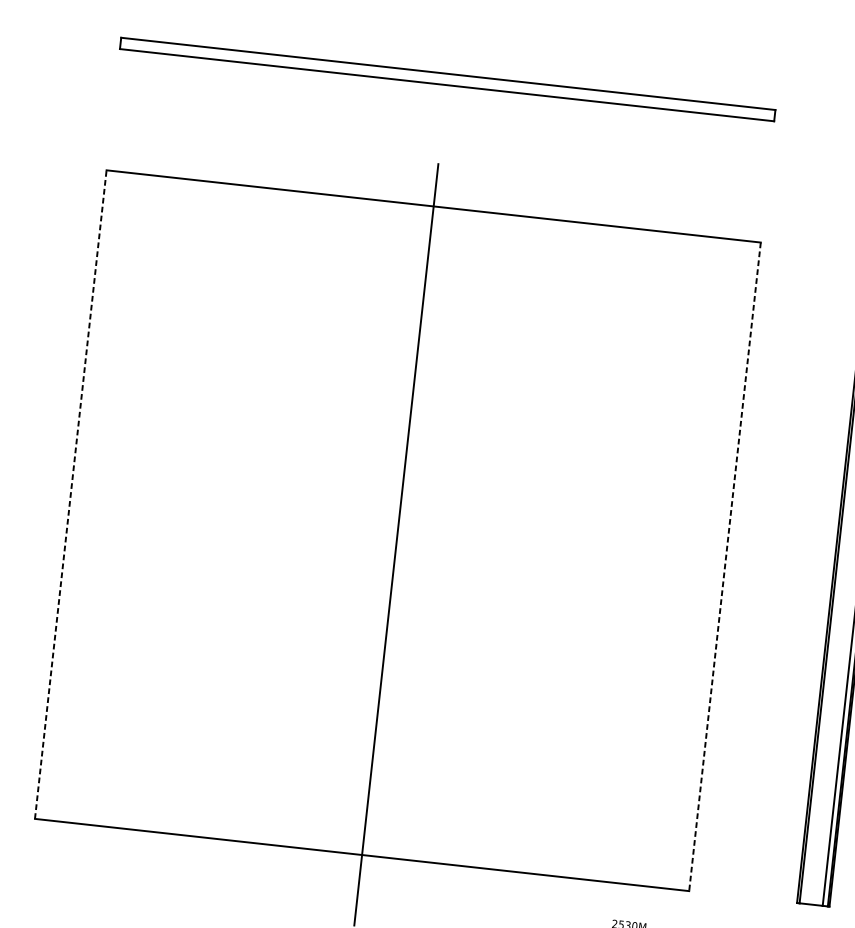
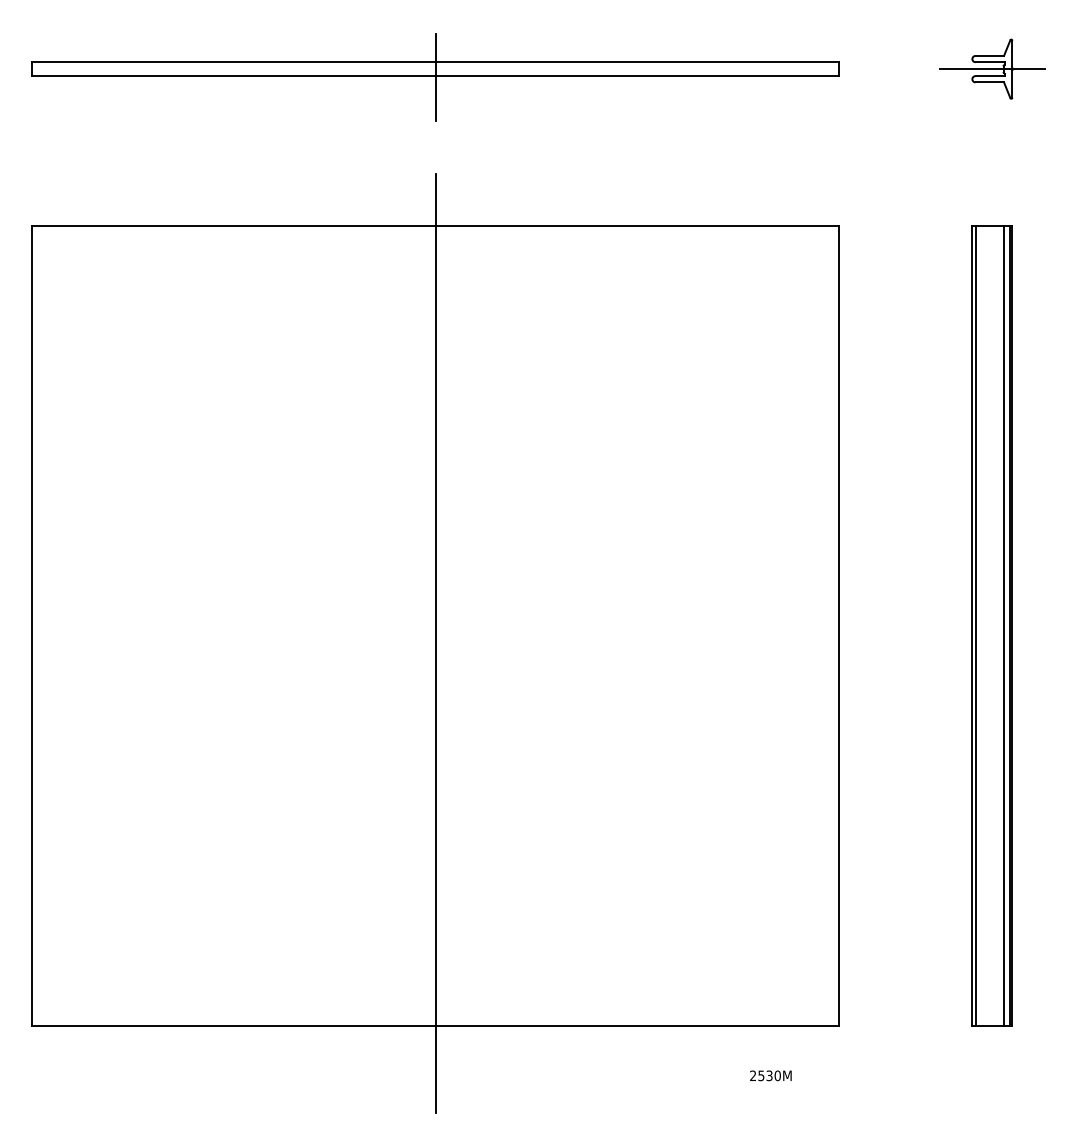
line: (446, 86) -> (435, 77), added
line: (70, 494) -> (32, 625), dashed -> solid
line: (725, 566) -> (839, 625), dashed -> solid

